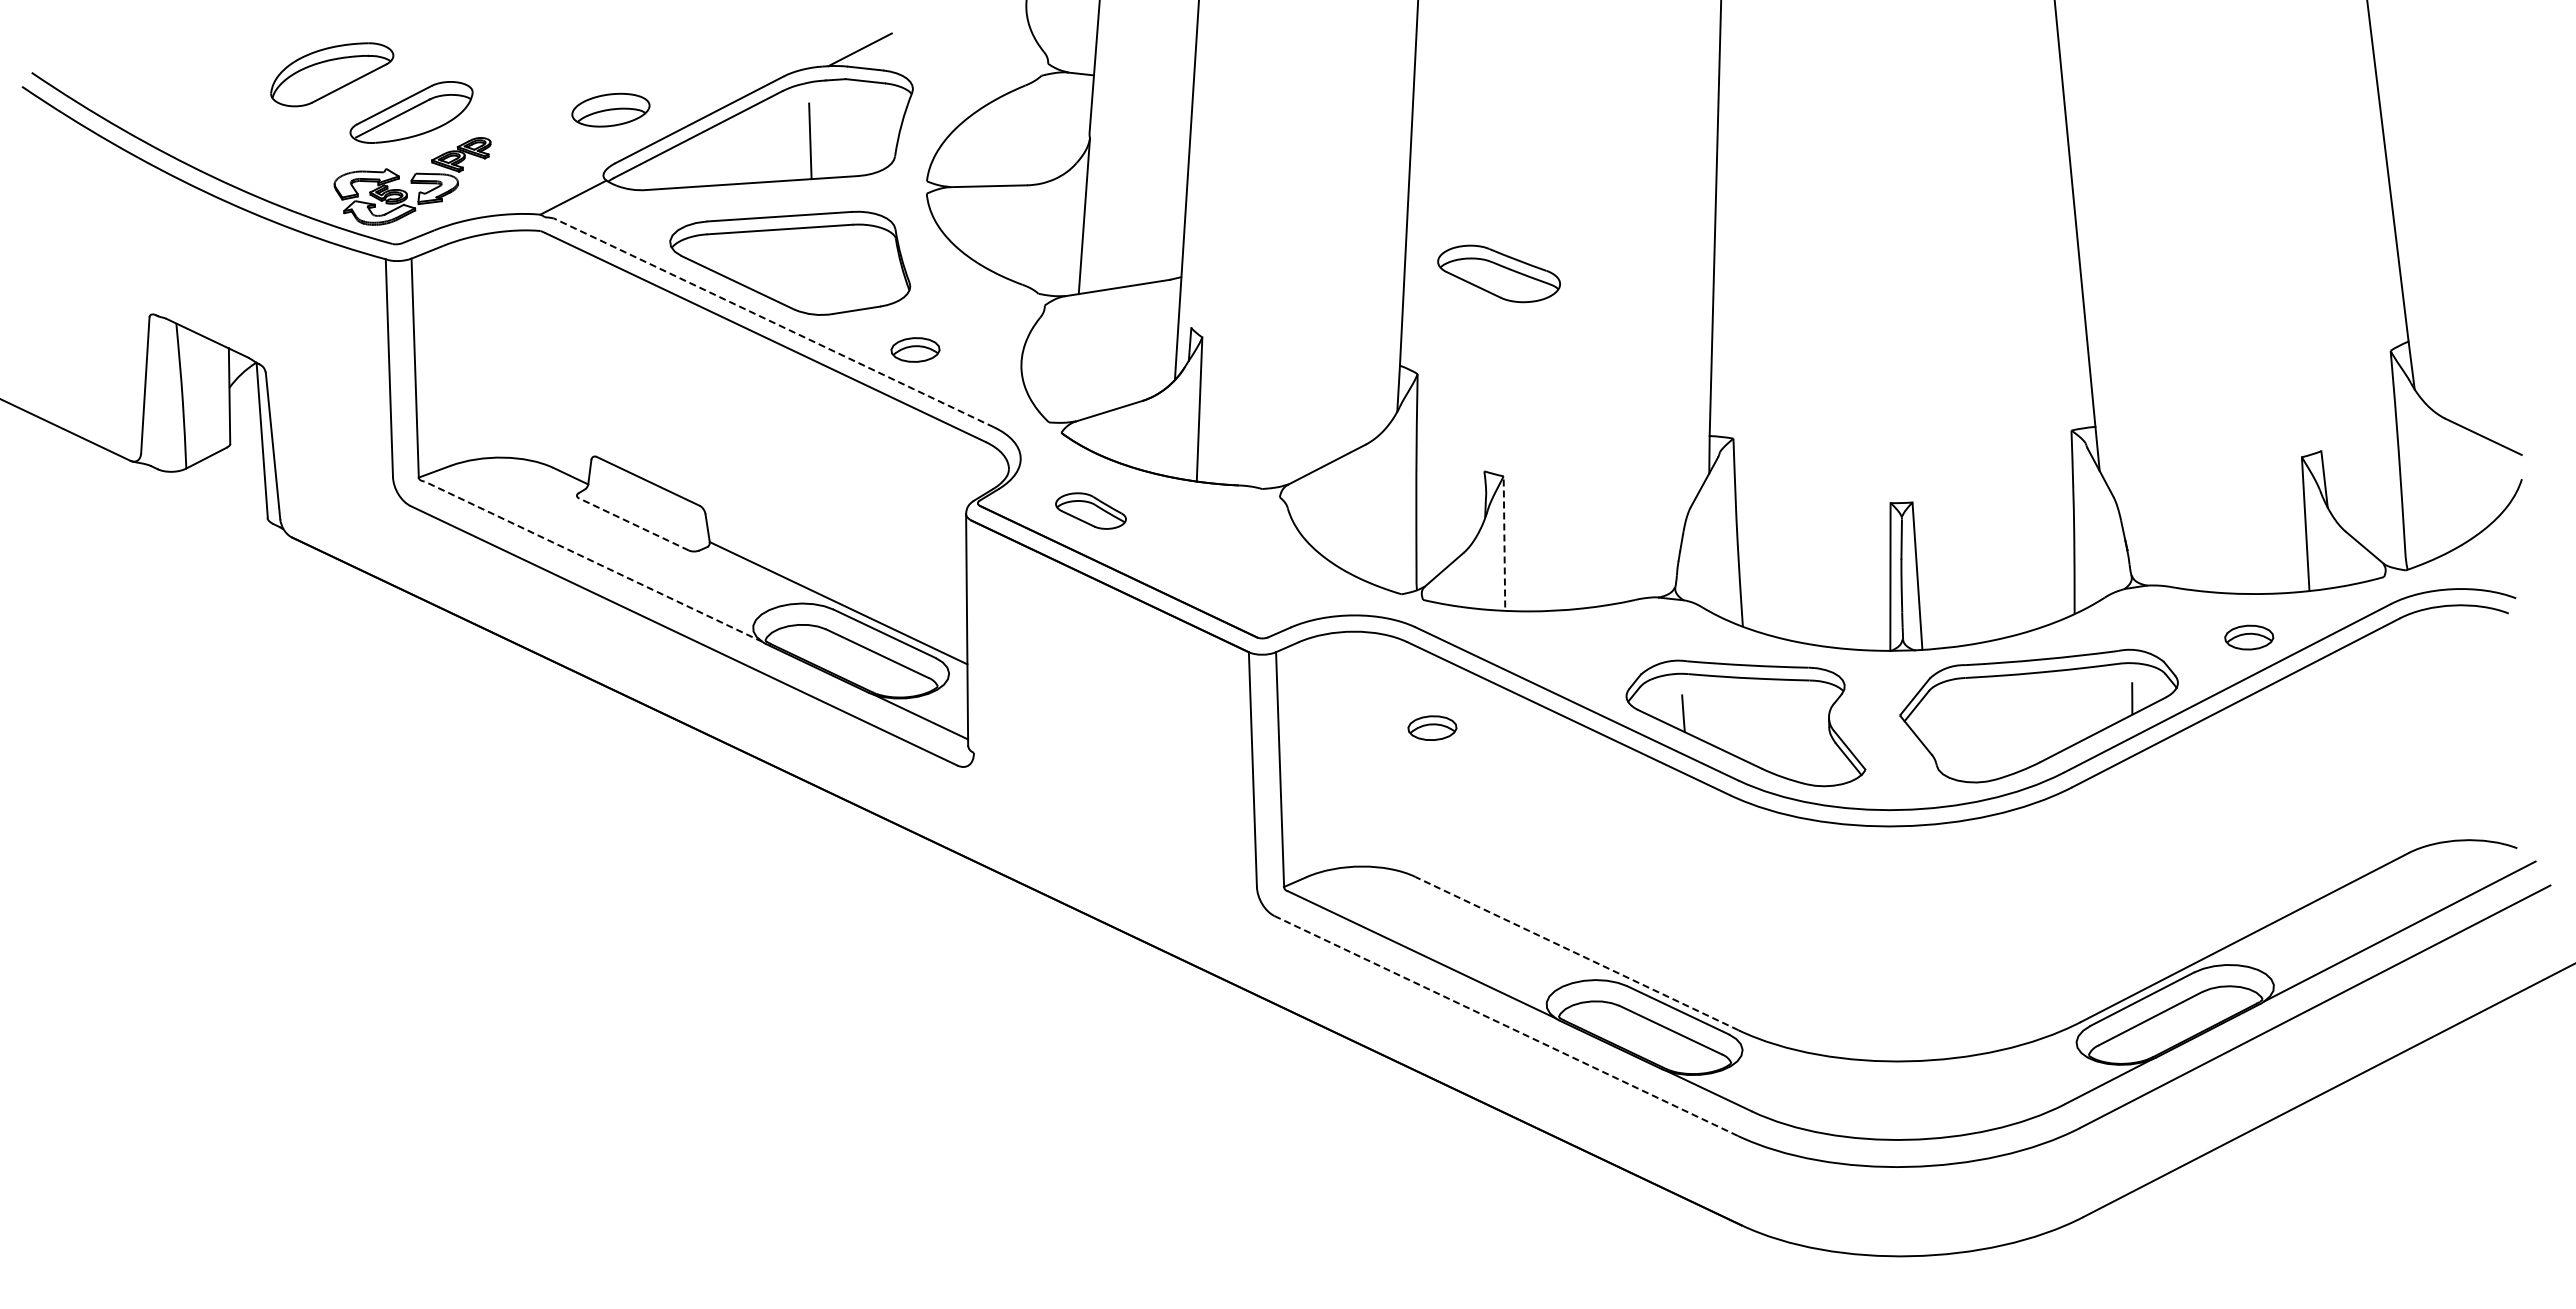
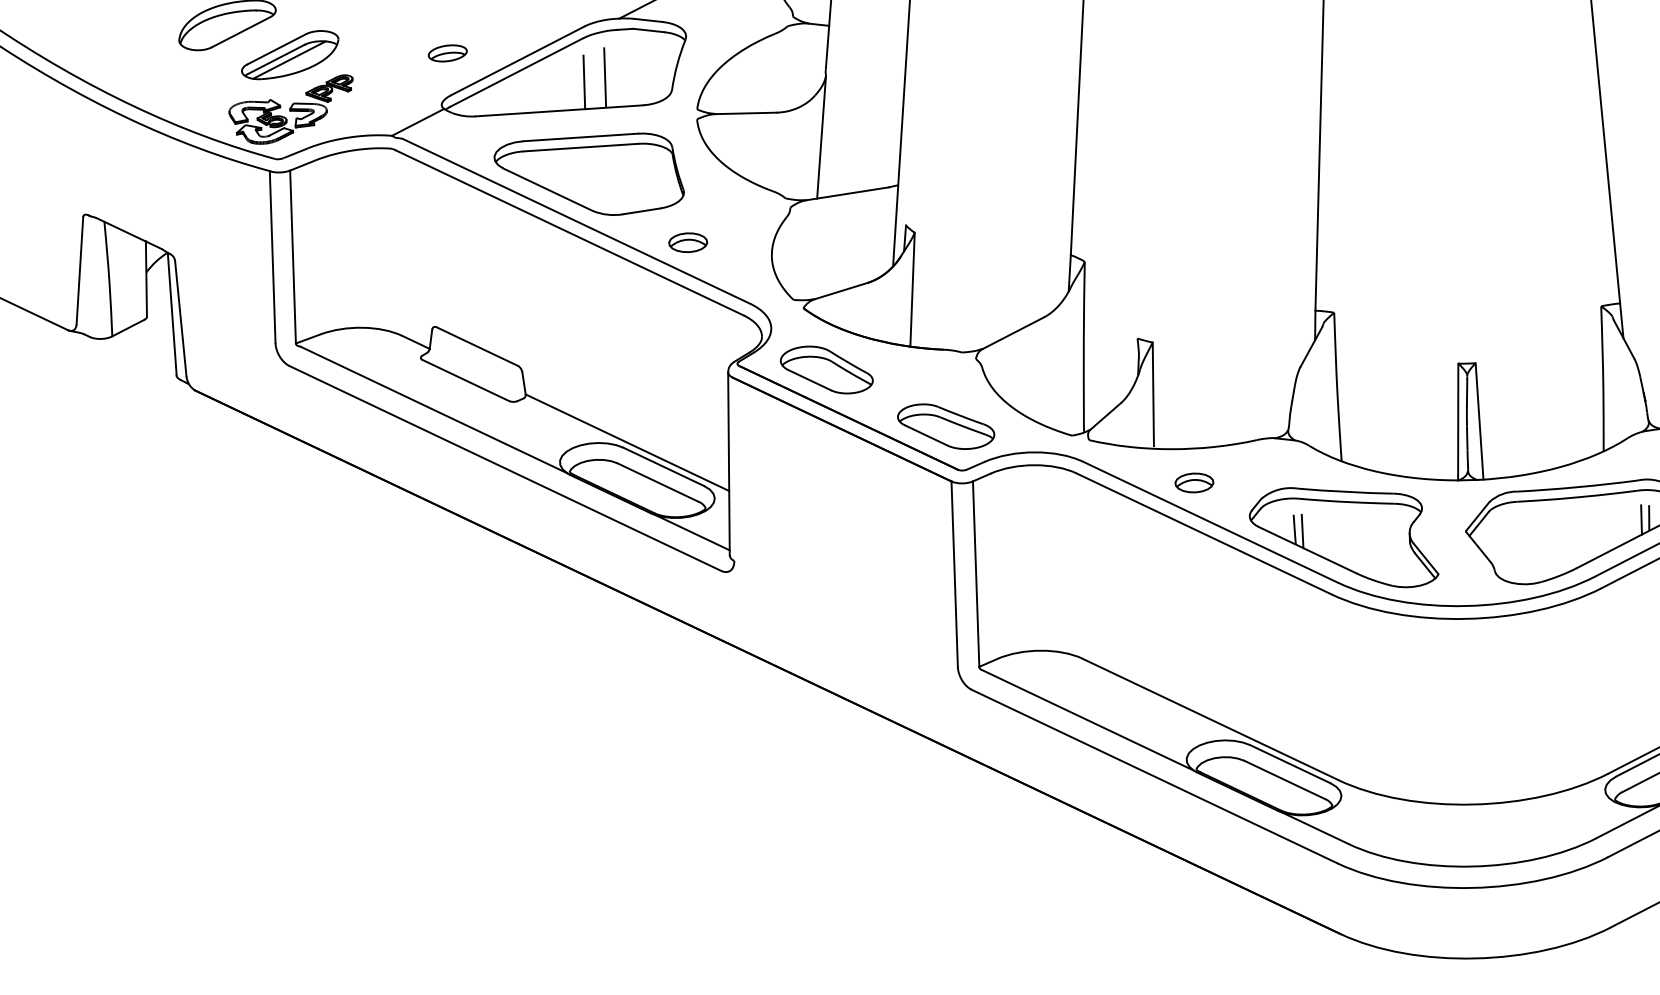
part: (611, 110) -> (448, 53), size x0.62
line: (410, 118) -> (289, 59), added
line: (783, 146) -> (583, 82), added
part: (1498, 273) -> (945, 426), moved
line: (773, 322) -> (576, 221), dashed -> solid
part: (1090, 510) -> (826, 369), size x1.67
line: (634, 524) -> (466, 380), dashed -> solid
line: (1504, 541) -> (1153, 393), dashed -> solid
line: (593, 561) -> (433, 409), dashed -> solid
line: (2122, 700) -> (1641, 519), added
line: (1693, 715) -> (1302, 531), added
part: (1432, 727) -> (1194, 482), moved
line: (1576, 953) -> (1210, 719), dashed -> solid
line: (1506, 1026) -> (1154, 777), dashed -> solid

